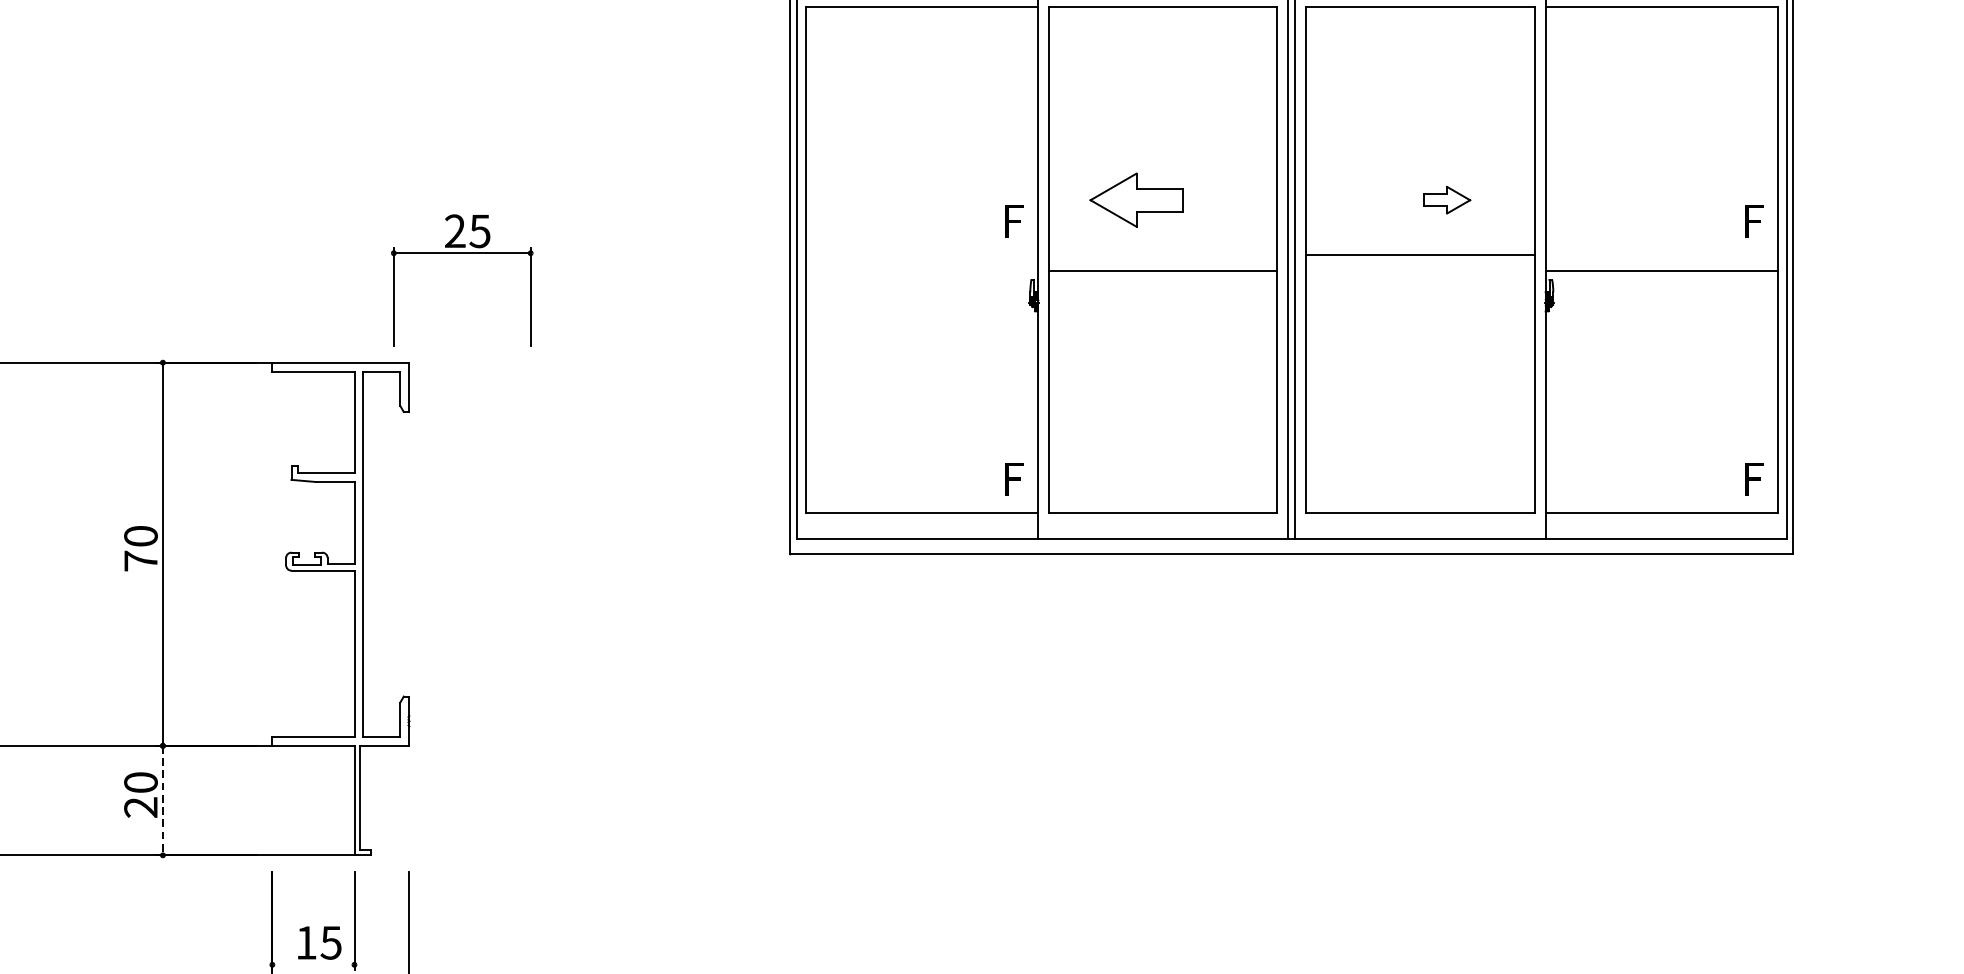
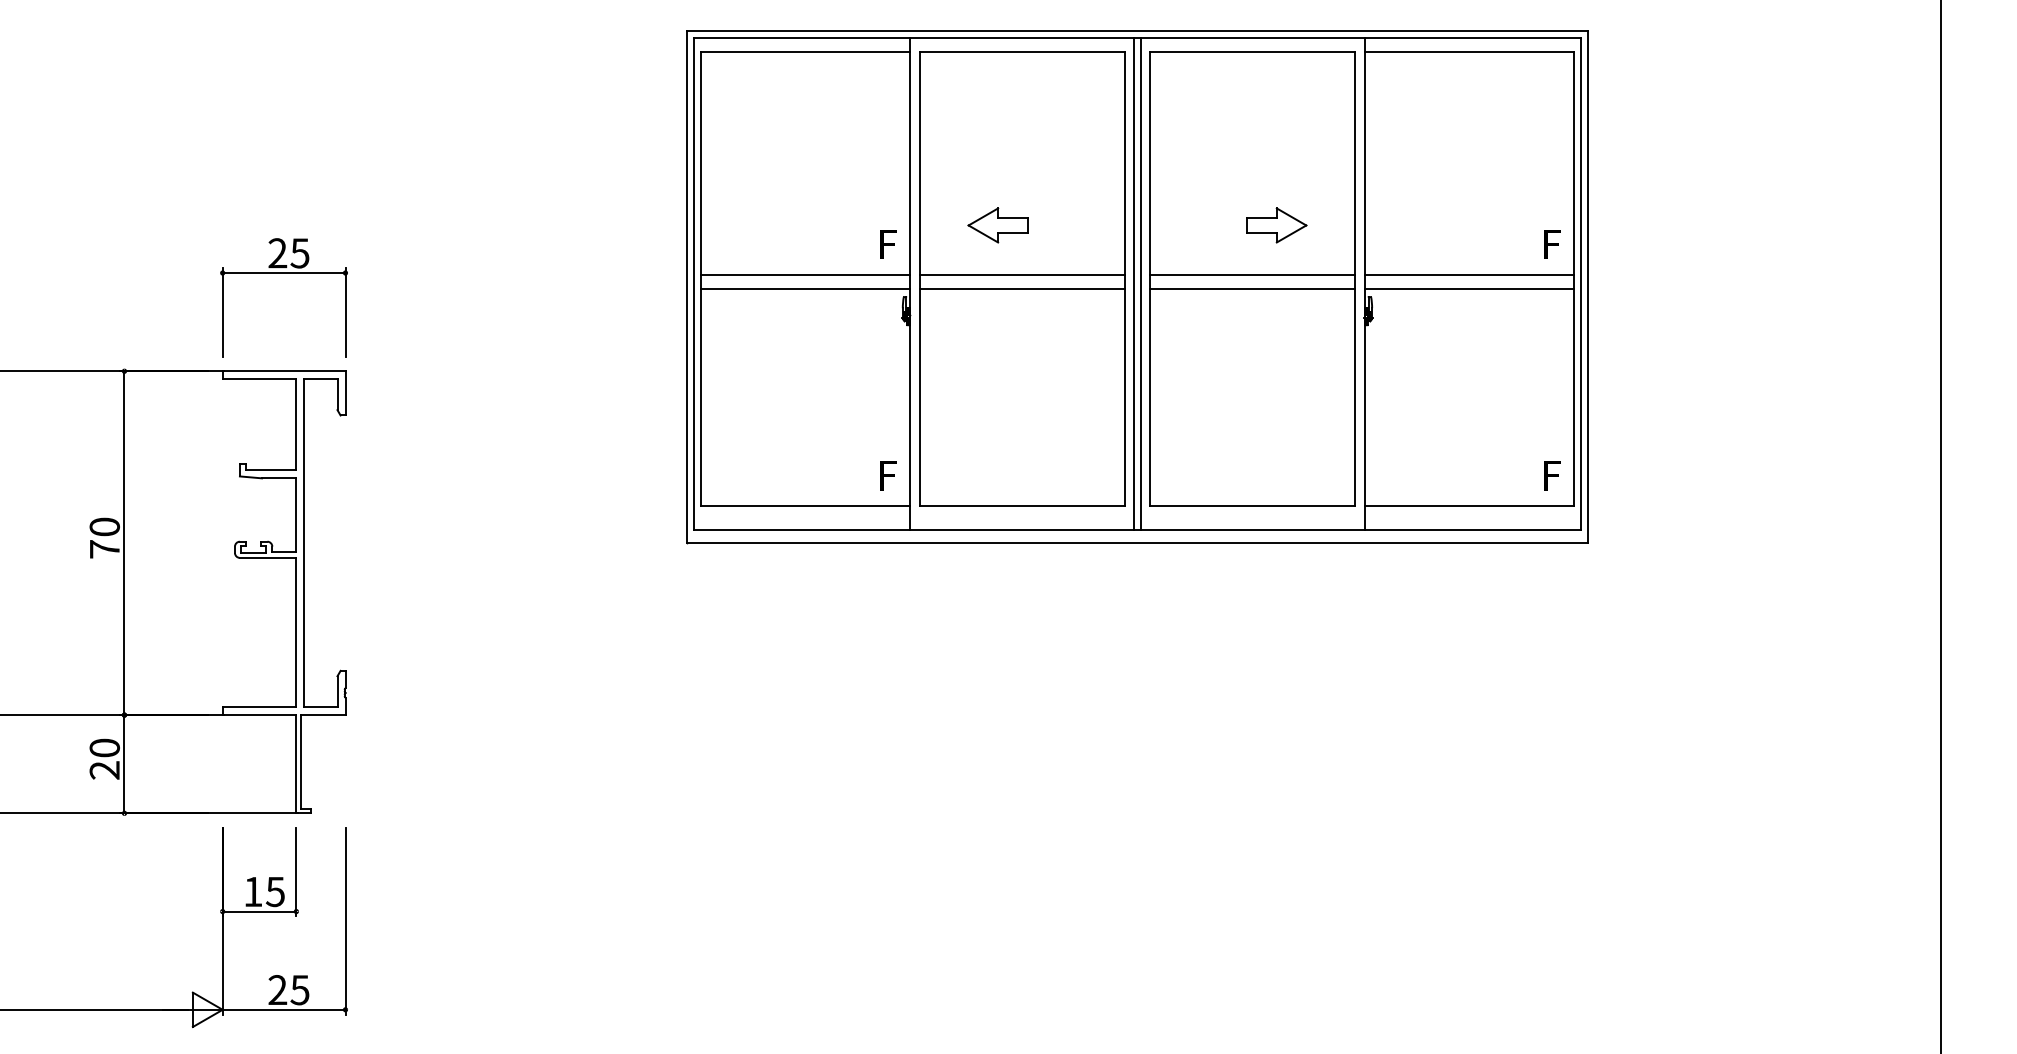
part: (1135, 200) -> (997, 225), size x0.71
part: (1446, 200) -> (1276, 225), size x1.43
part: (461, 253) -> (283, 273), moved
line: (921, 254) -> (805, 274), added
line: (1162, 254) -> (1021, 274), added
line: (1661, 254) -> (1469, 274), added
line: (921, 271) -> (805, 289), added
line: (1419, 271) -> (1252, 289), added
line: (162, 800) -> (124, 764), dashed -> solid
line: (313, 964) -> (259, 911), added

